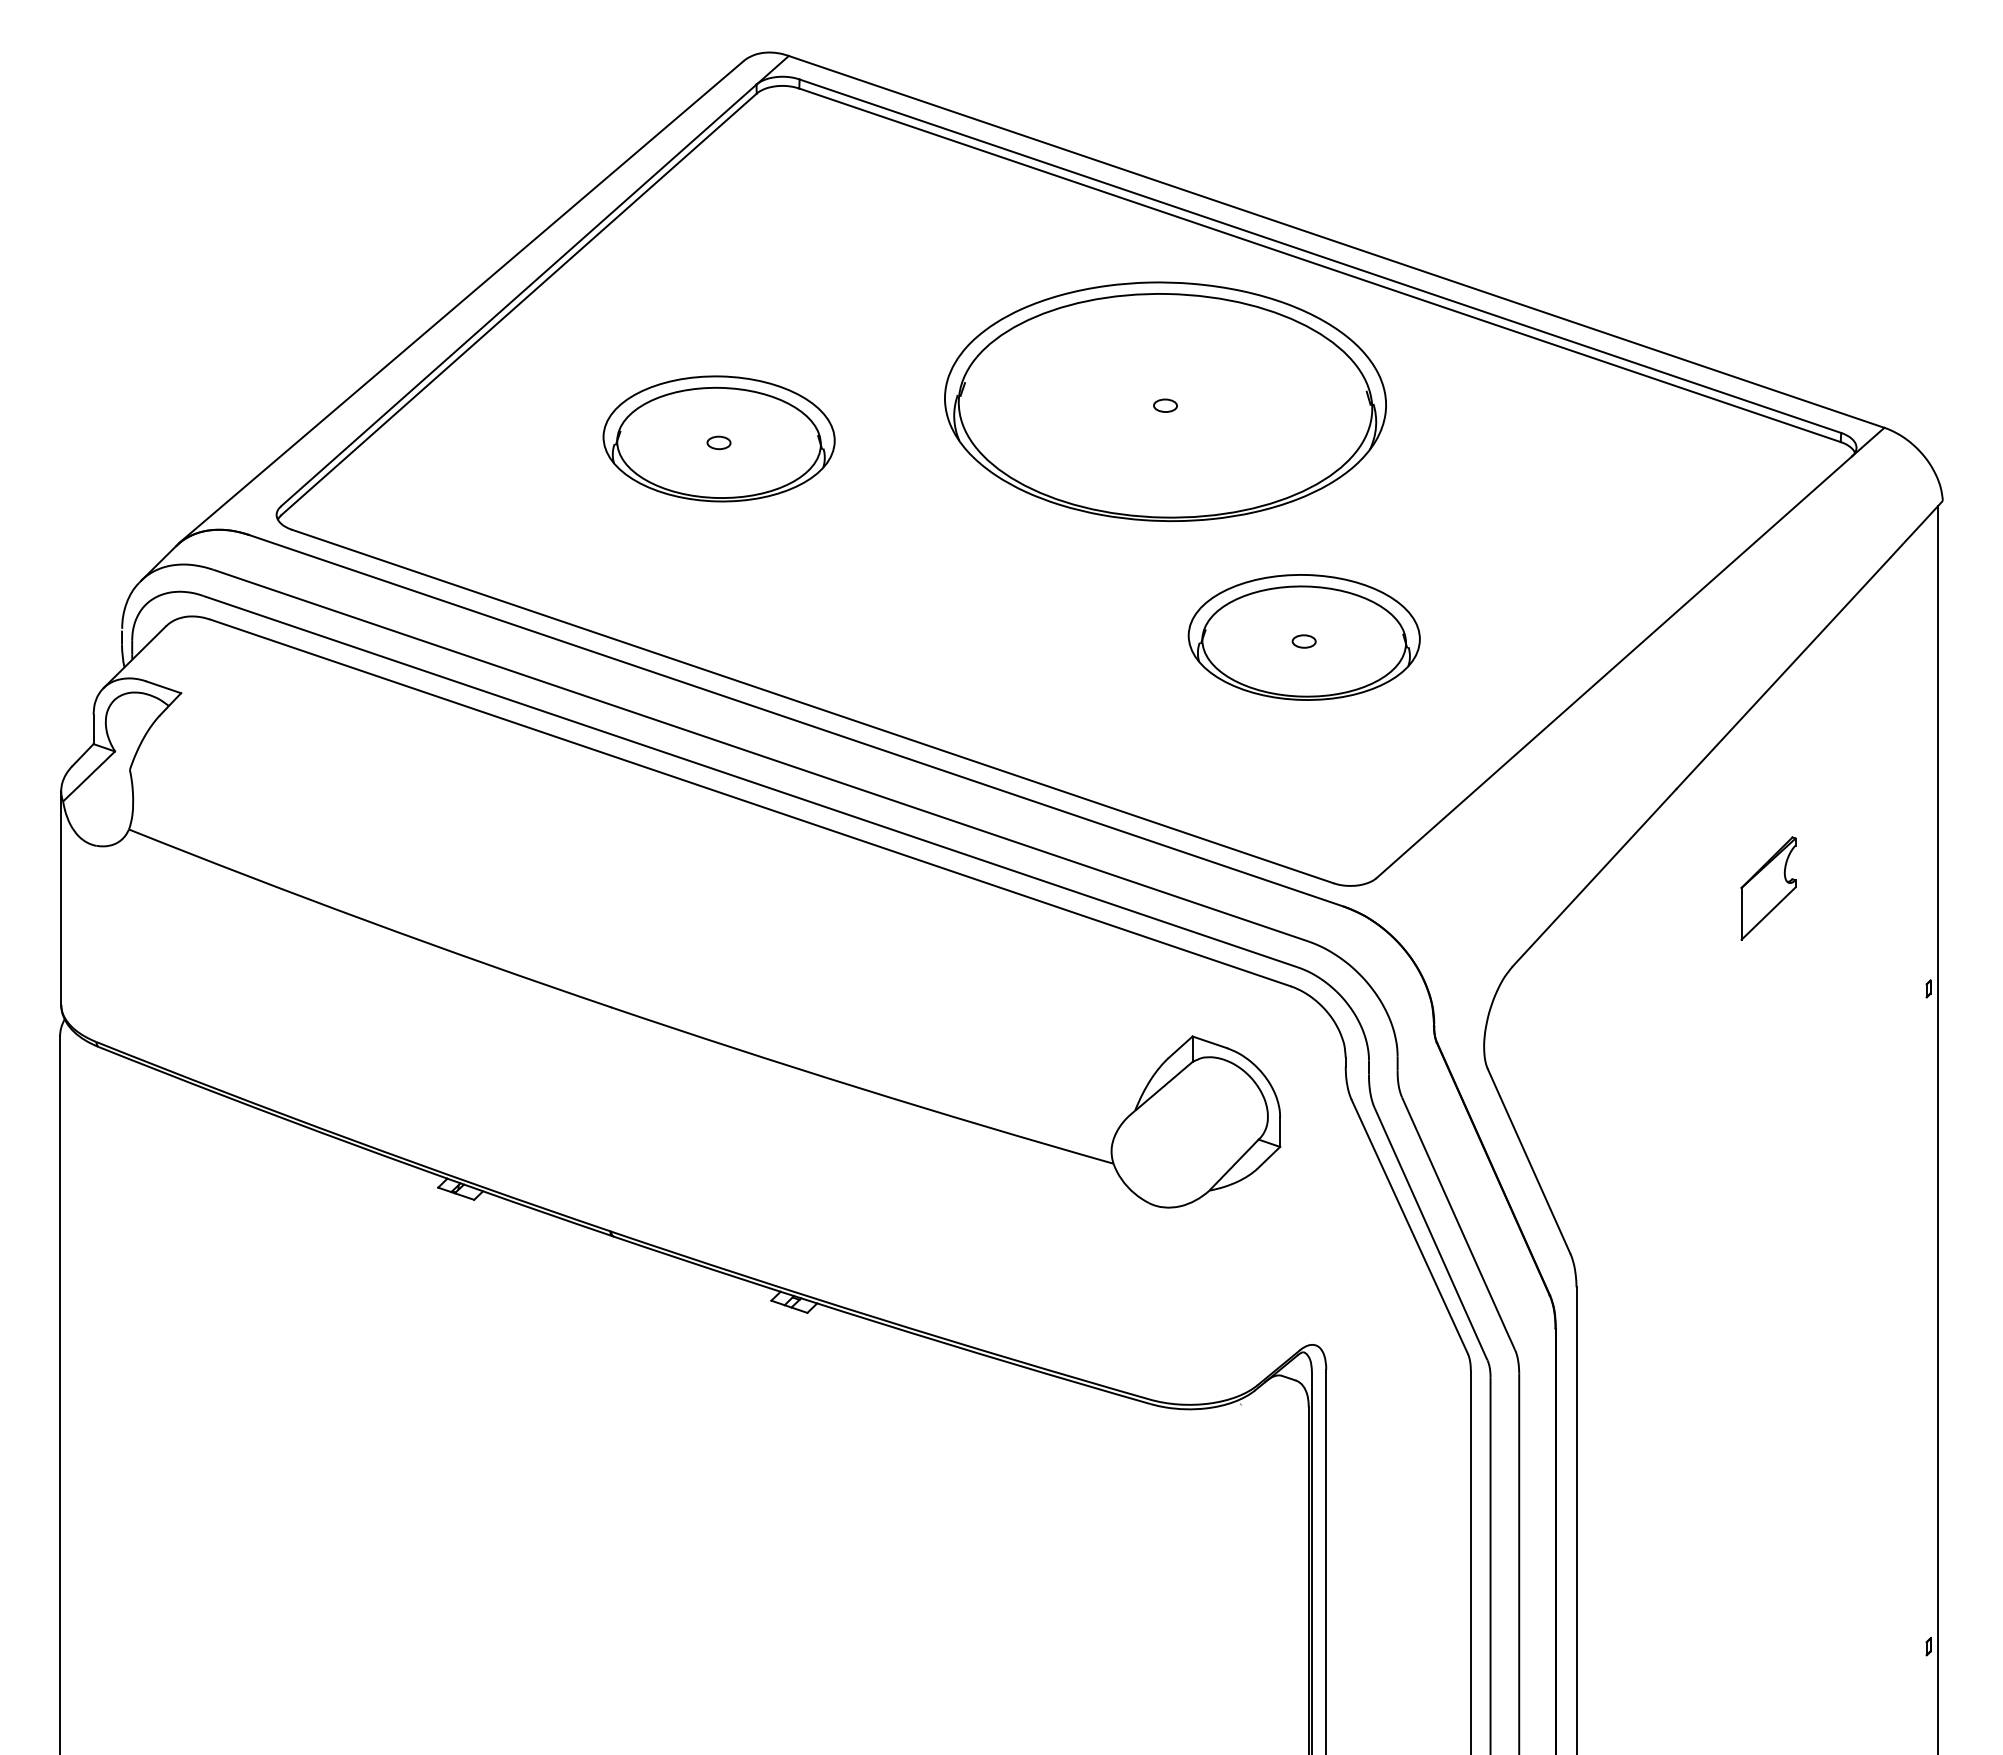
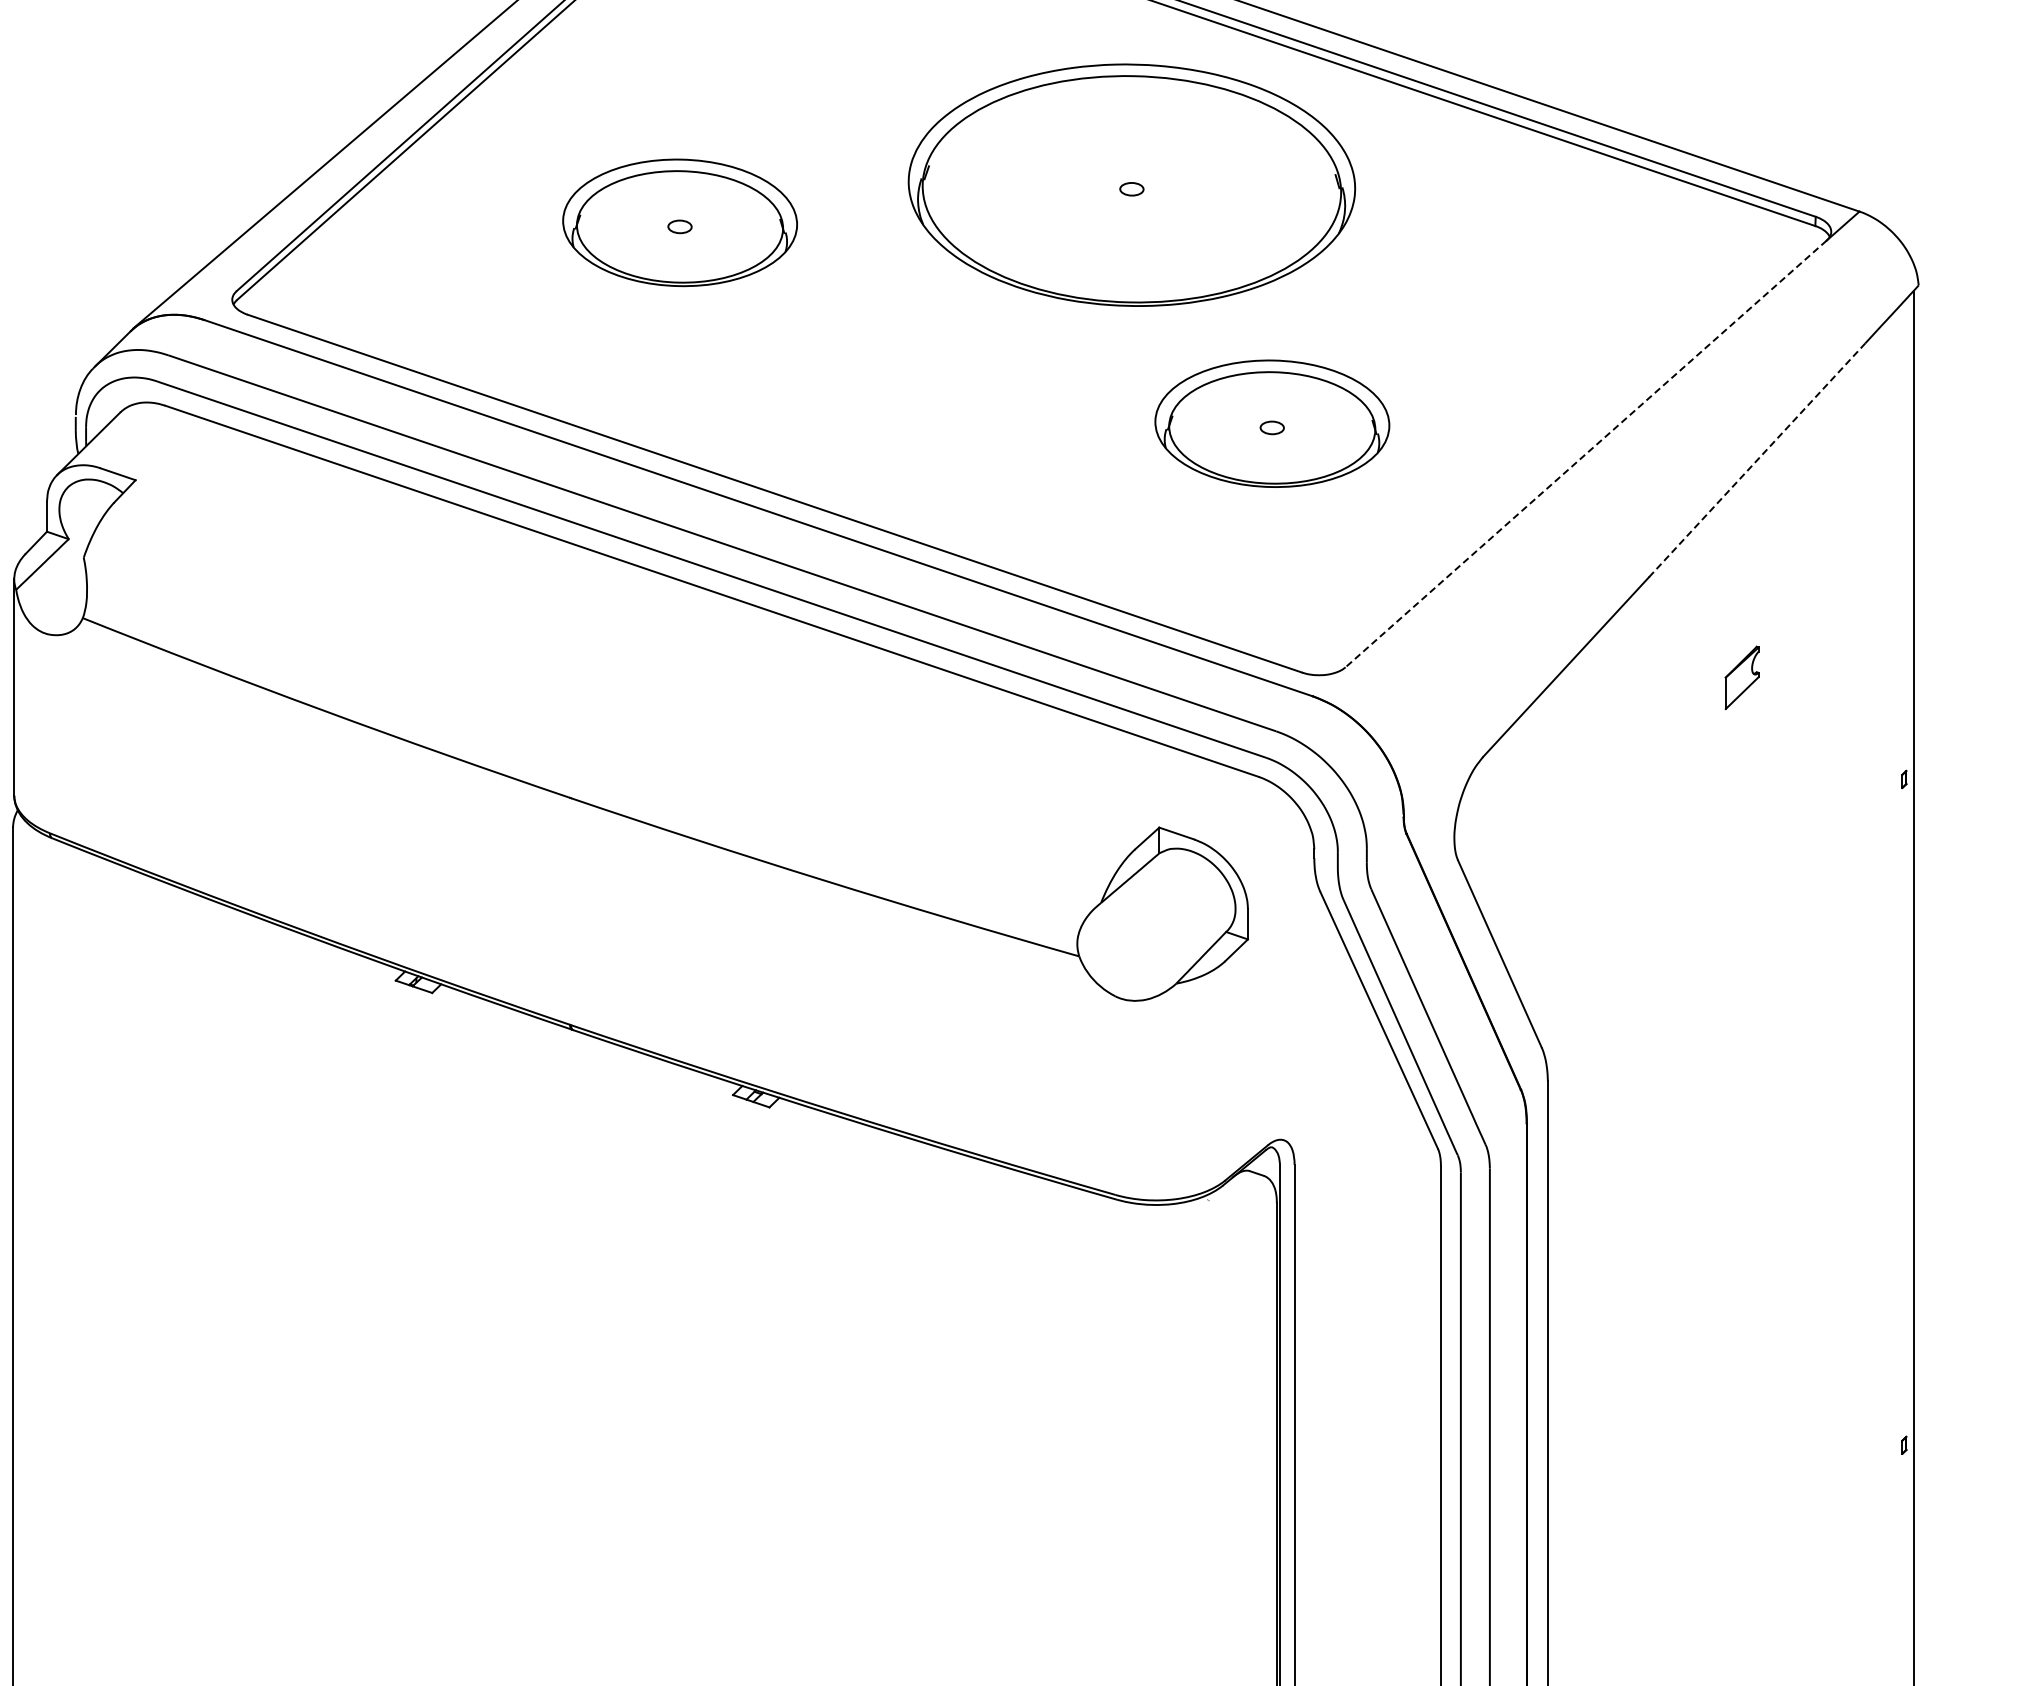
line: (1614, 667) -> (1586, 454), solid -> dashed
line: (1783, 673) -> (1757, 460), solid -> dashed
part: (1768, 888) -> (1742, 677), size x0.6

